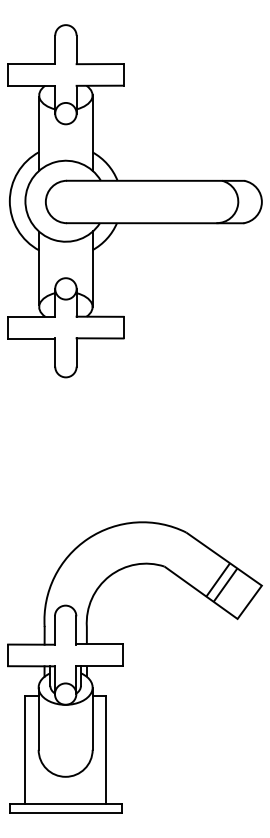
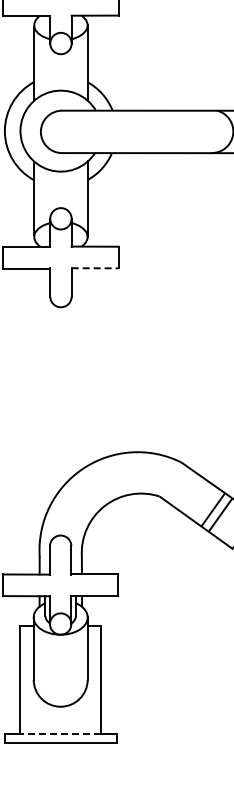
line: (100, 338) -> (95, 268), solid -> dashed
line: (65, 803) -> (60, 733), solid -> dashed

